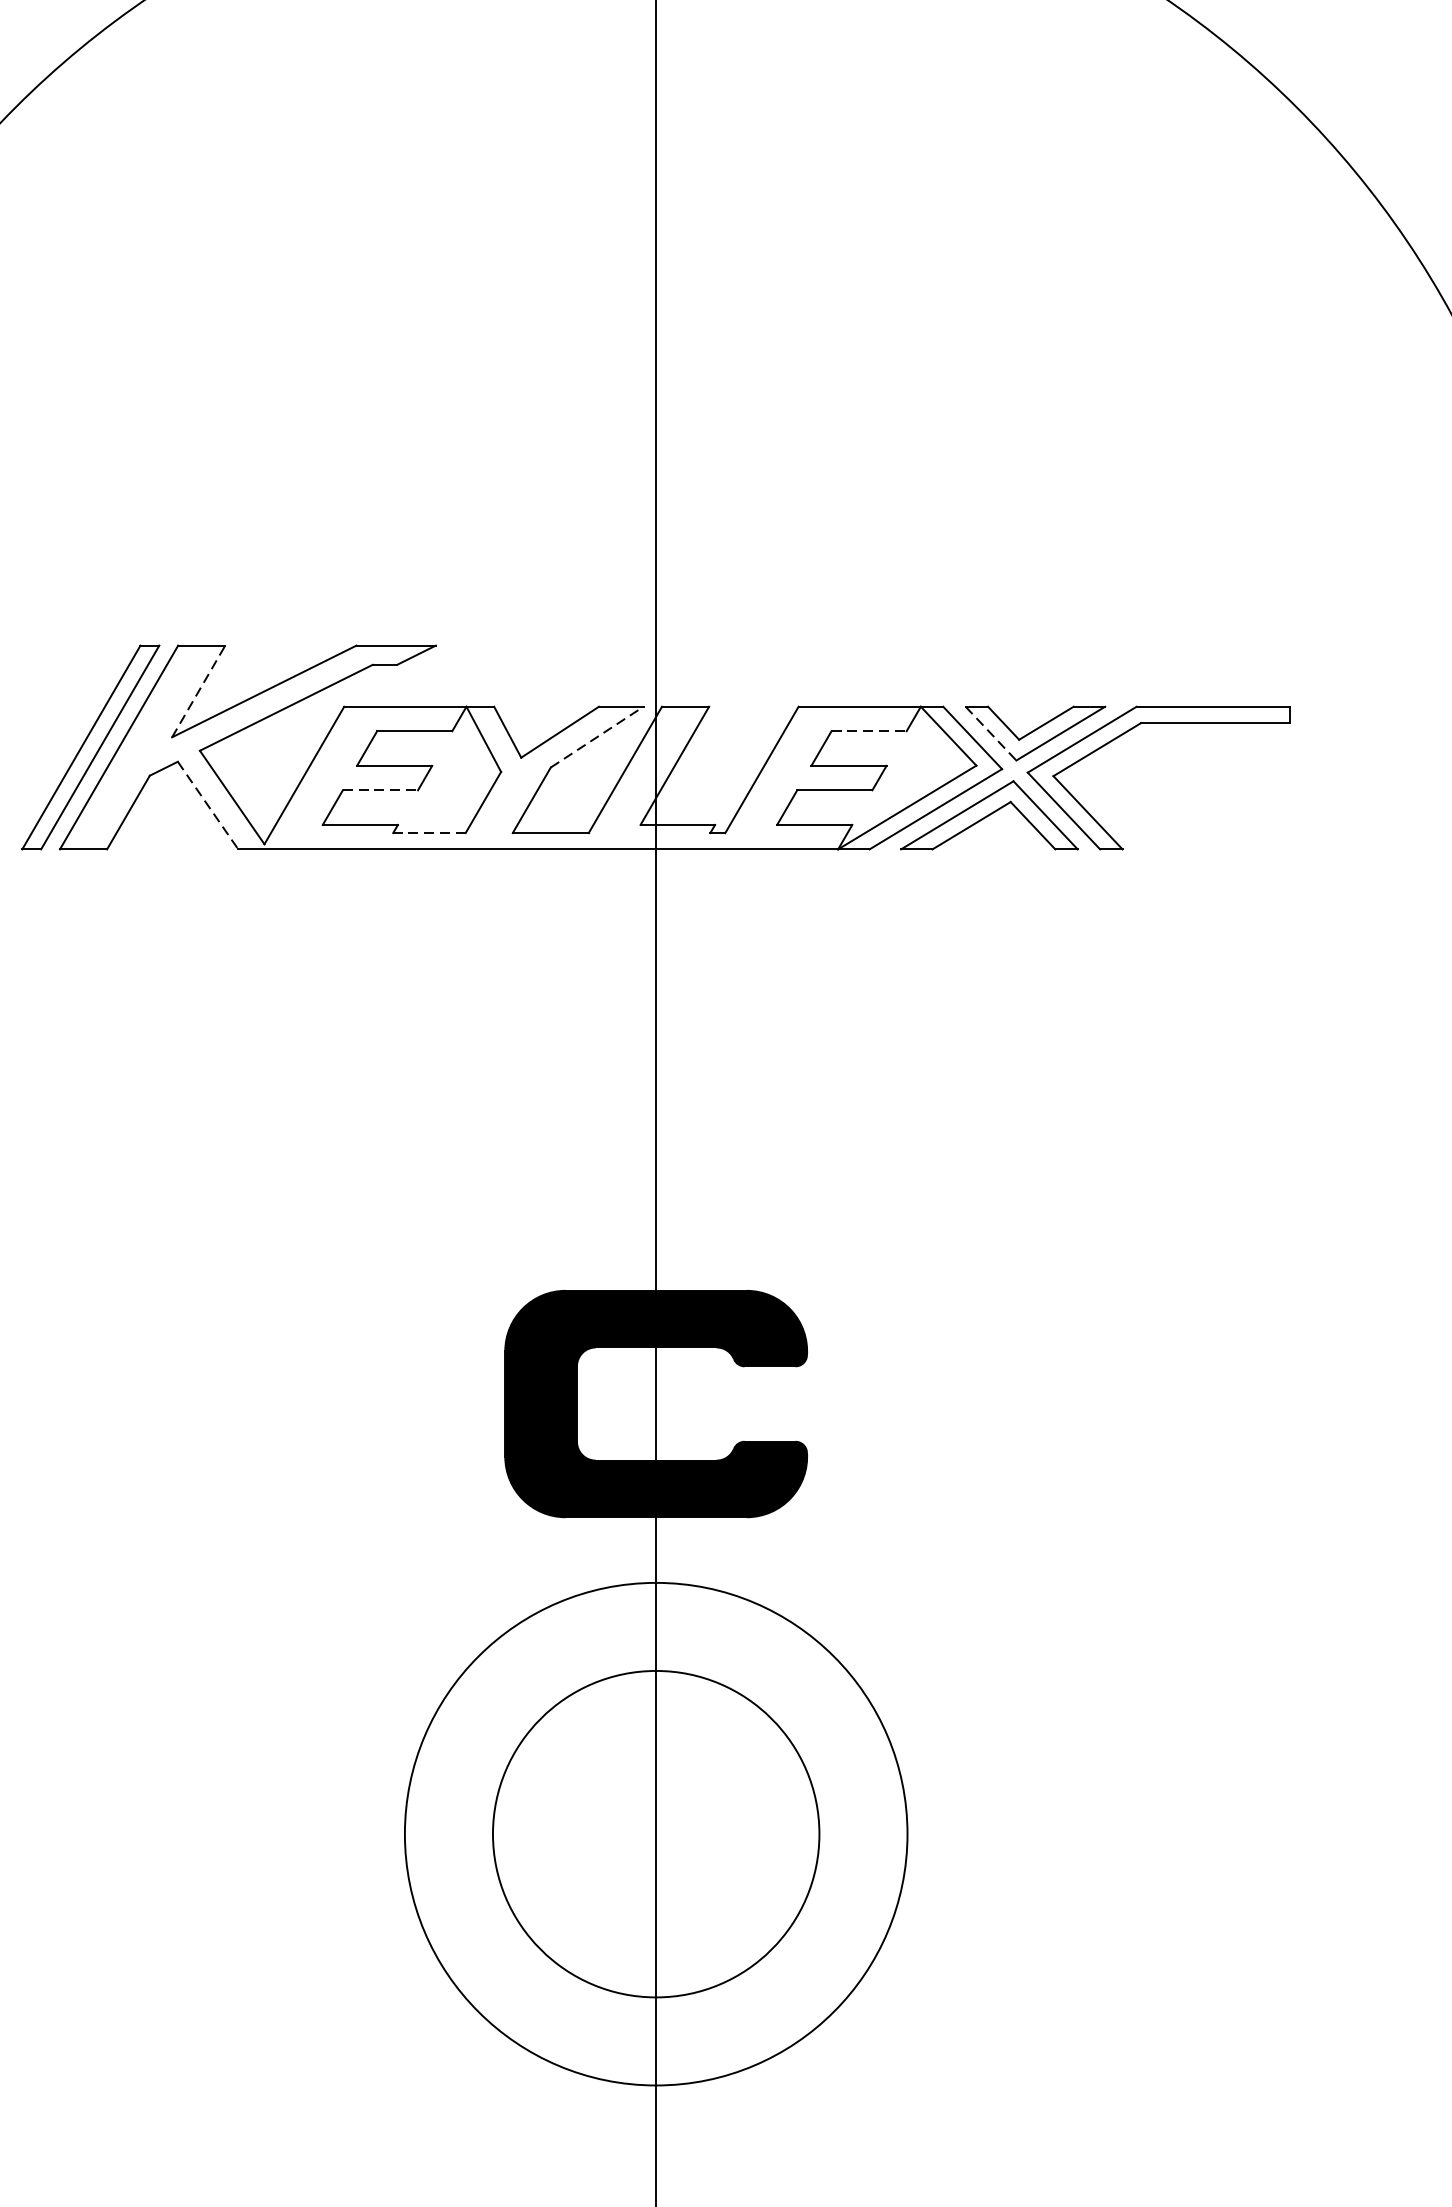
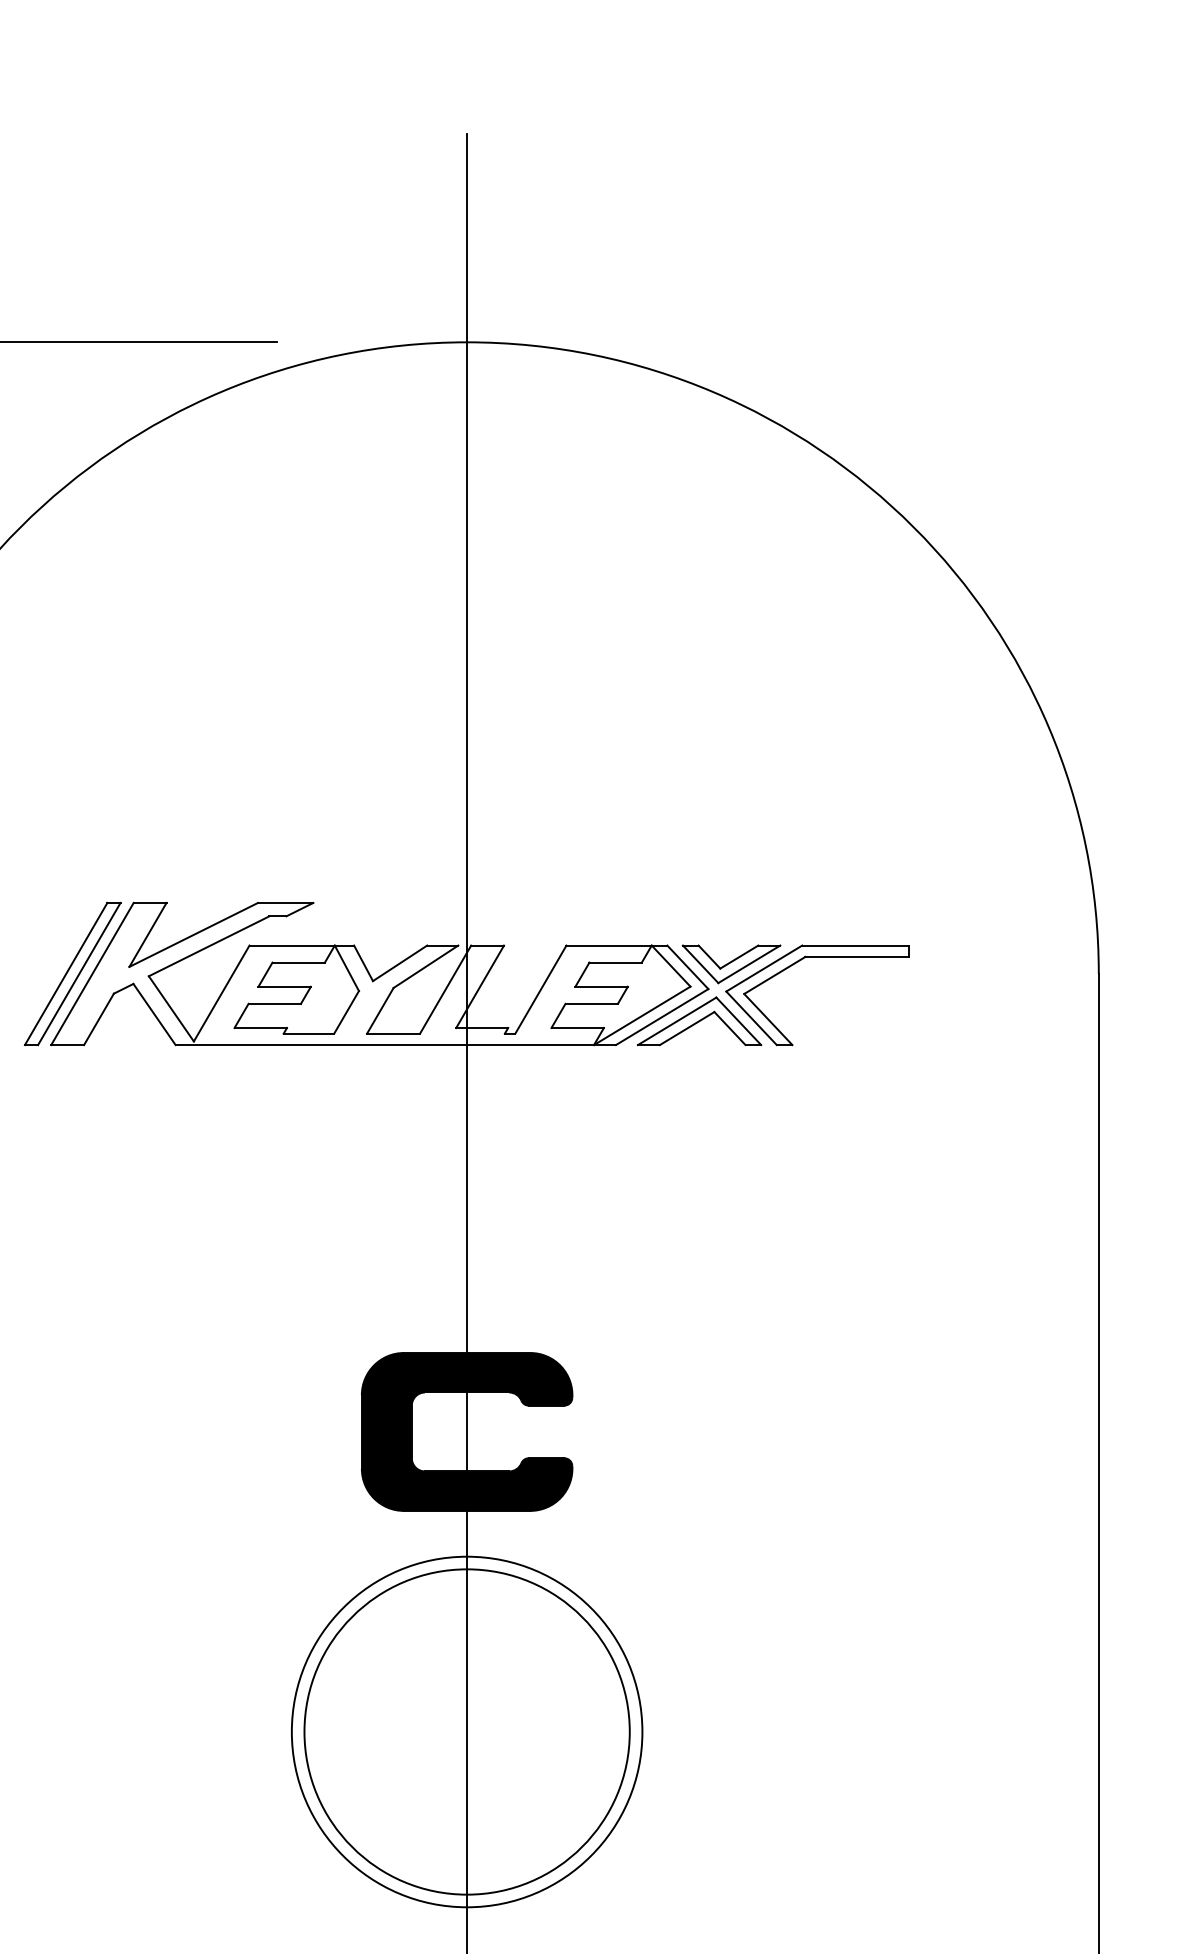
line: (199, 690) -> (148, 934), dashed -> solid
line: (870, 731) -> (616, 962), dashed -> solid
line: (990, 733) -> (700, 964), dashed -> solid
line: (596, 736) -> (425, 966), dashed -> solid
line: (381, 789) -> (275, 1003), dashed -> solid
line: (208, 805) -> (154, 1014), dashed -> solid
line: (428, 832) -> (308, 1033), dashed -> solid
circle: (655, 1833) -> (466, 1731), size x1.43

